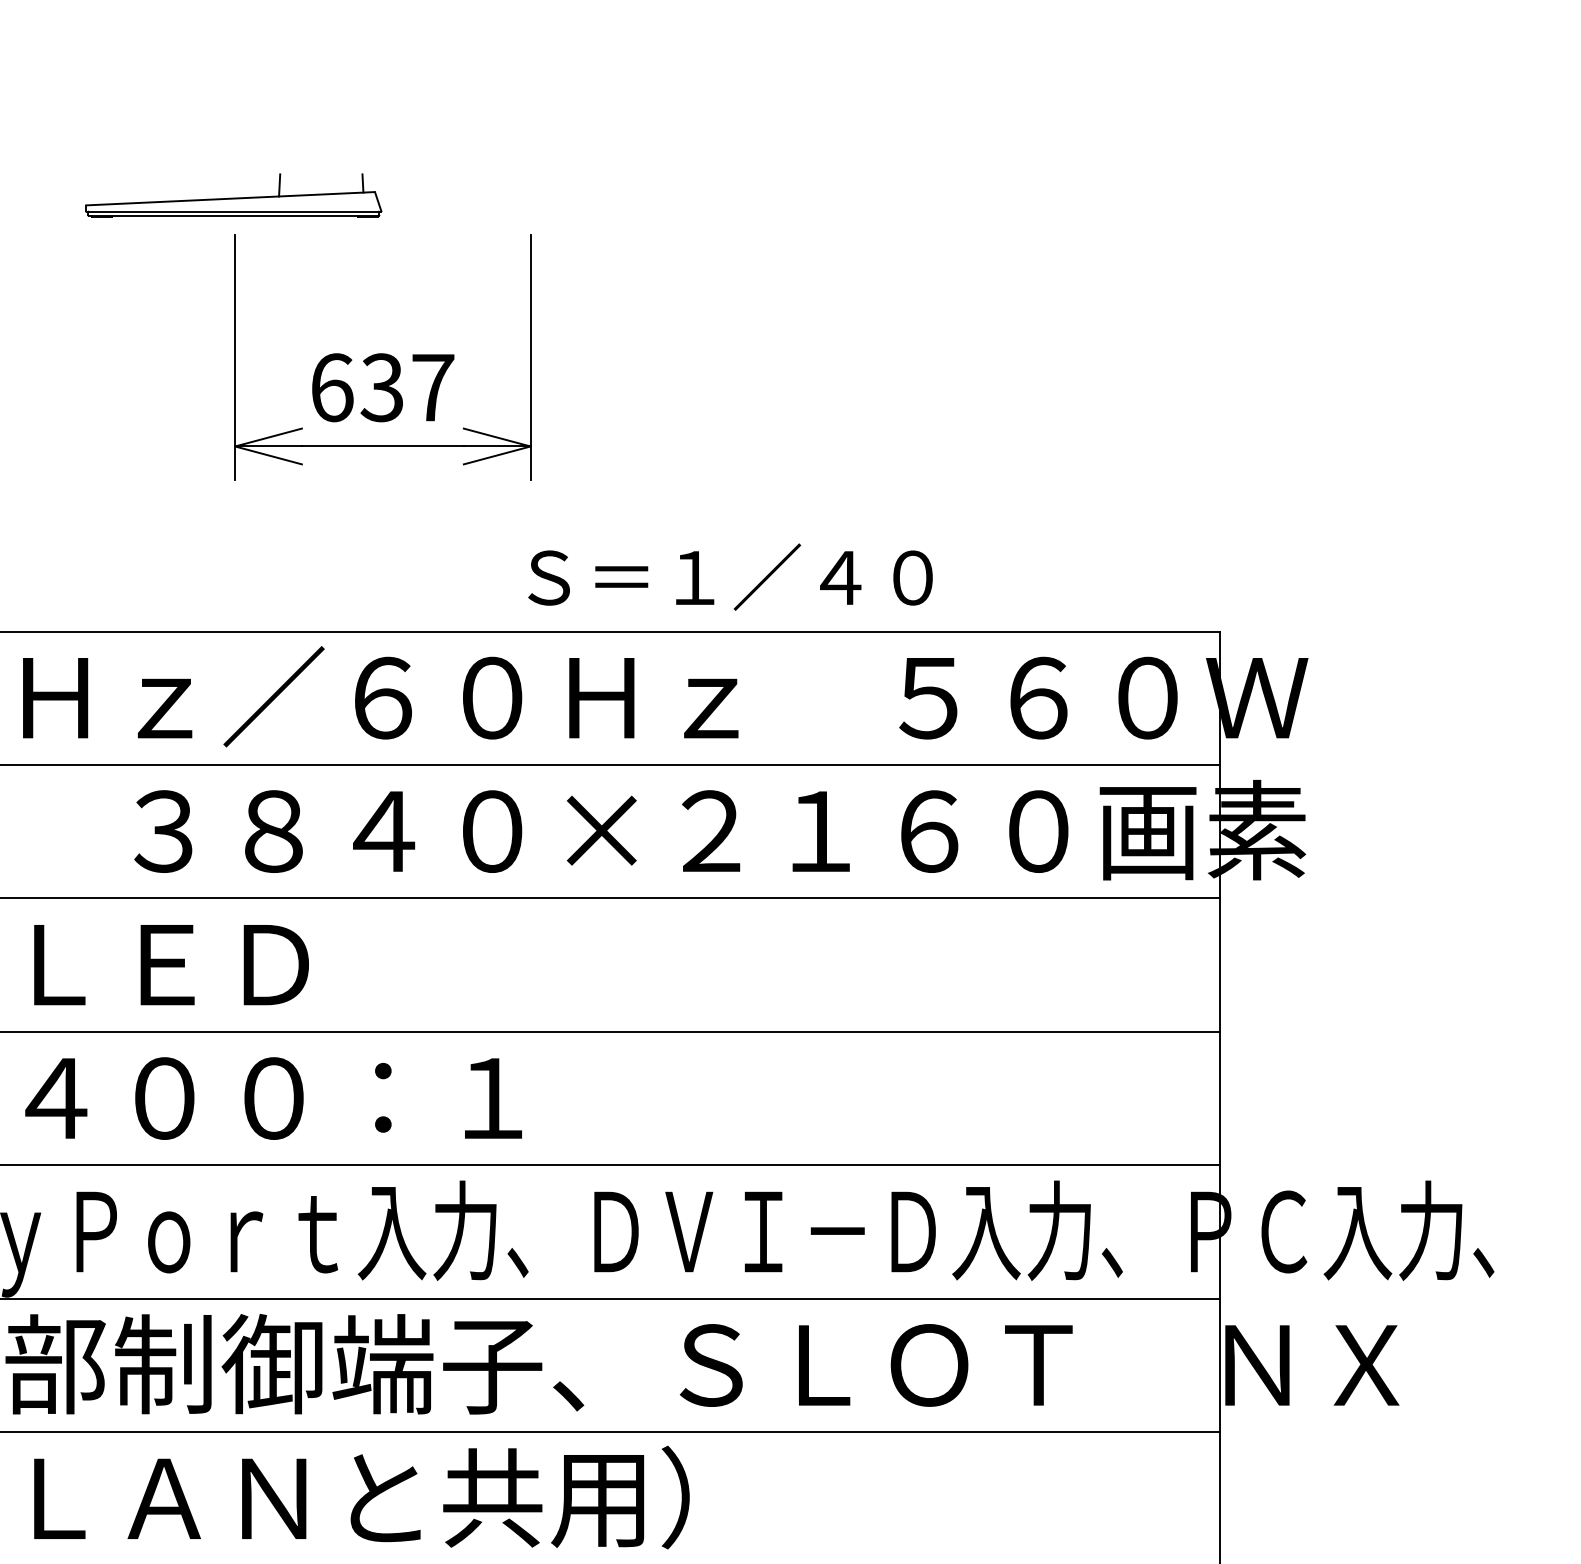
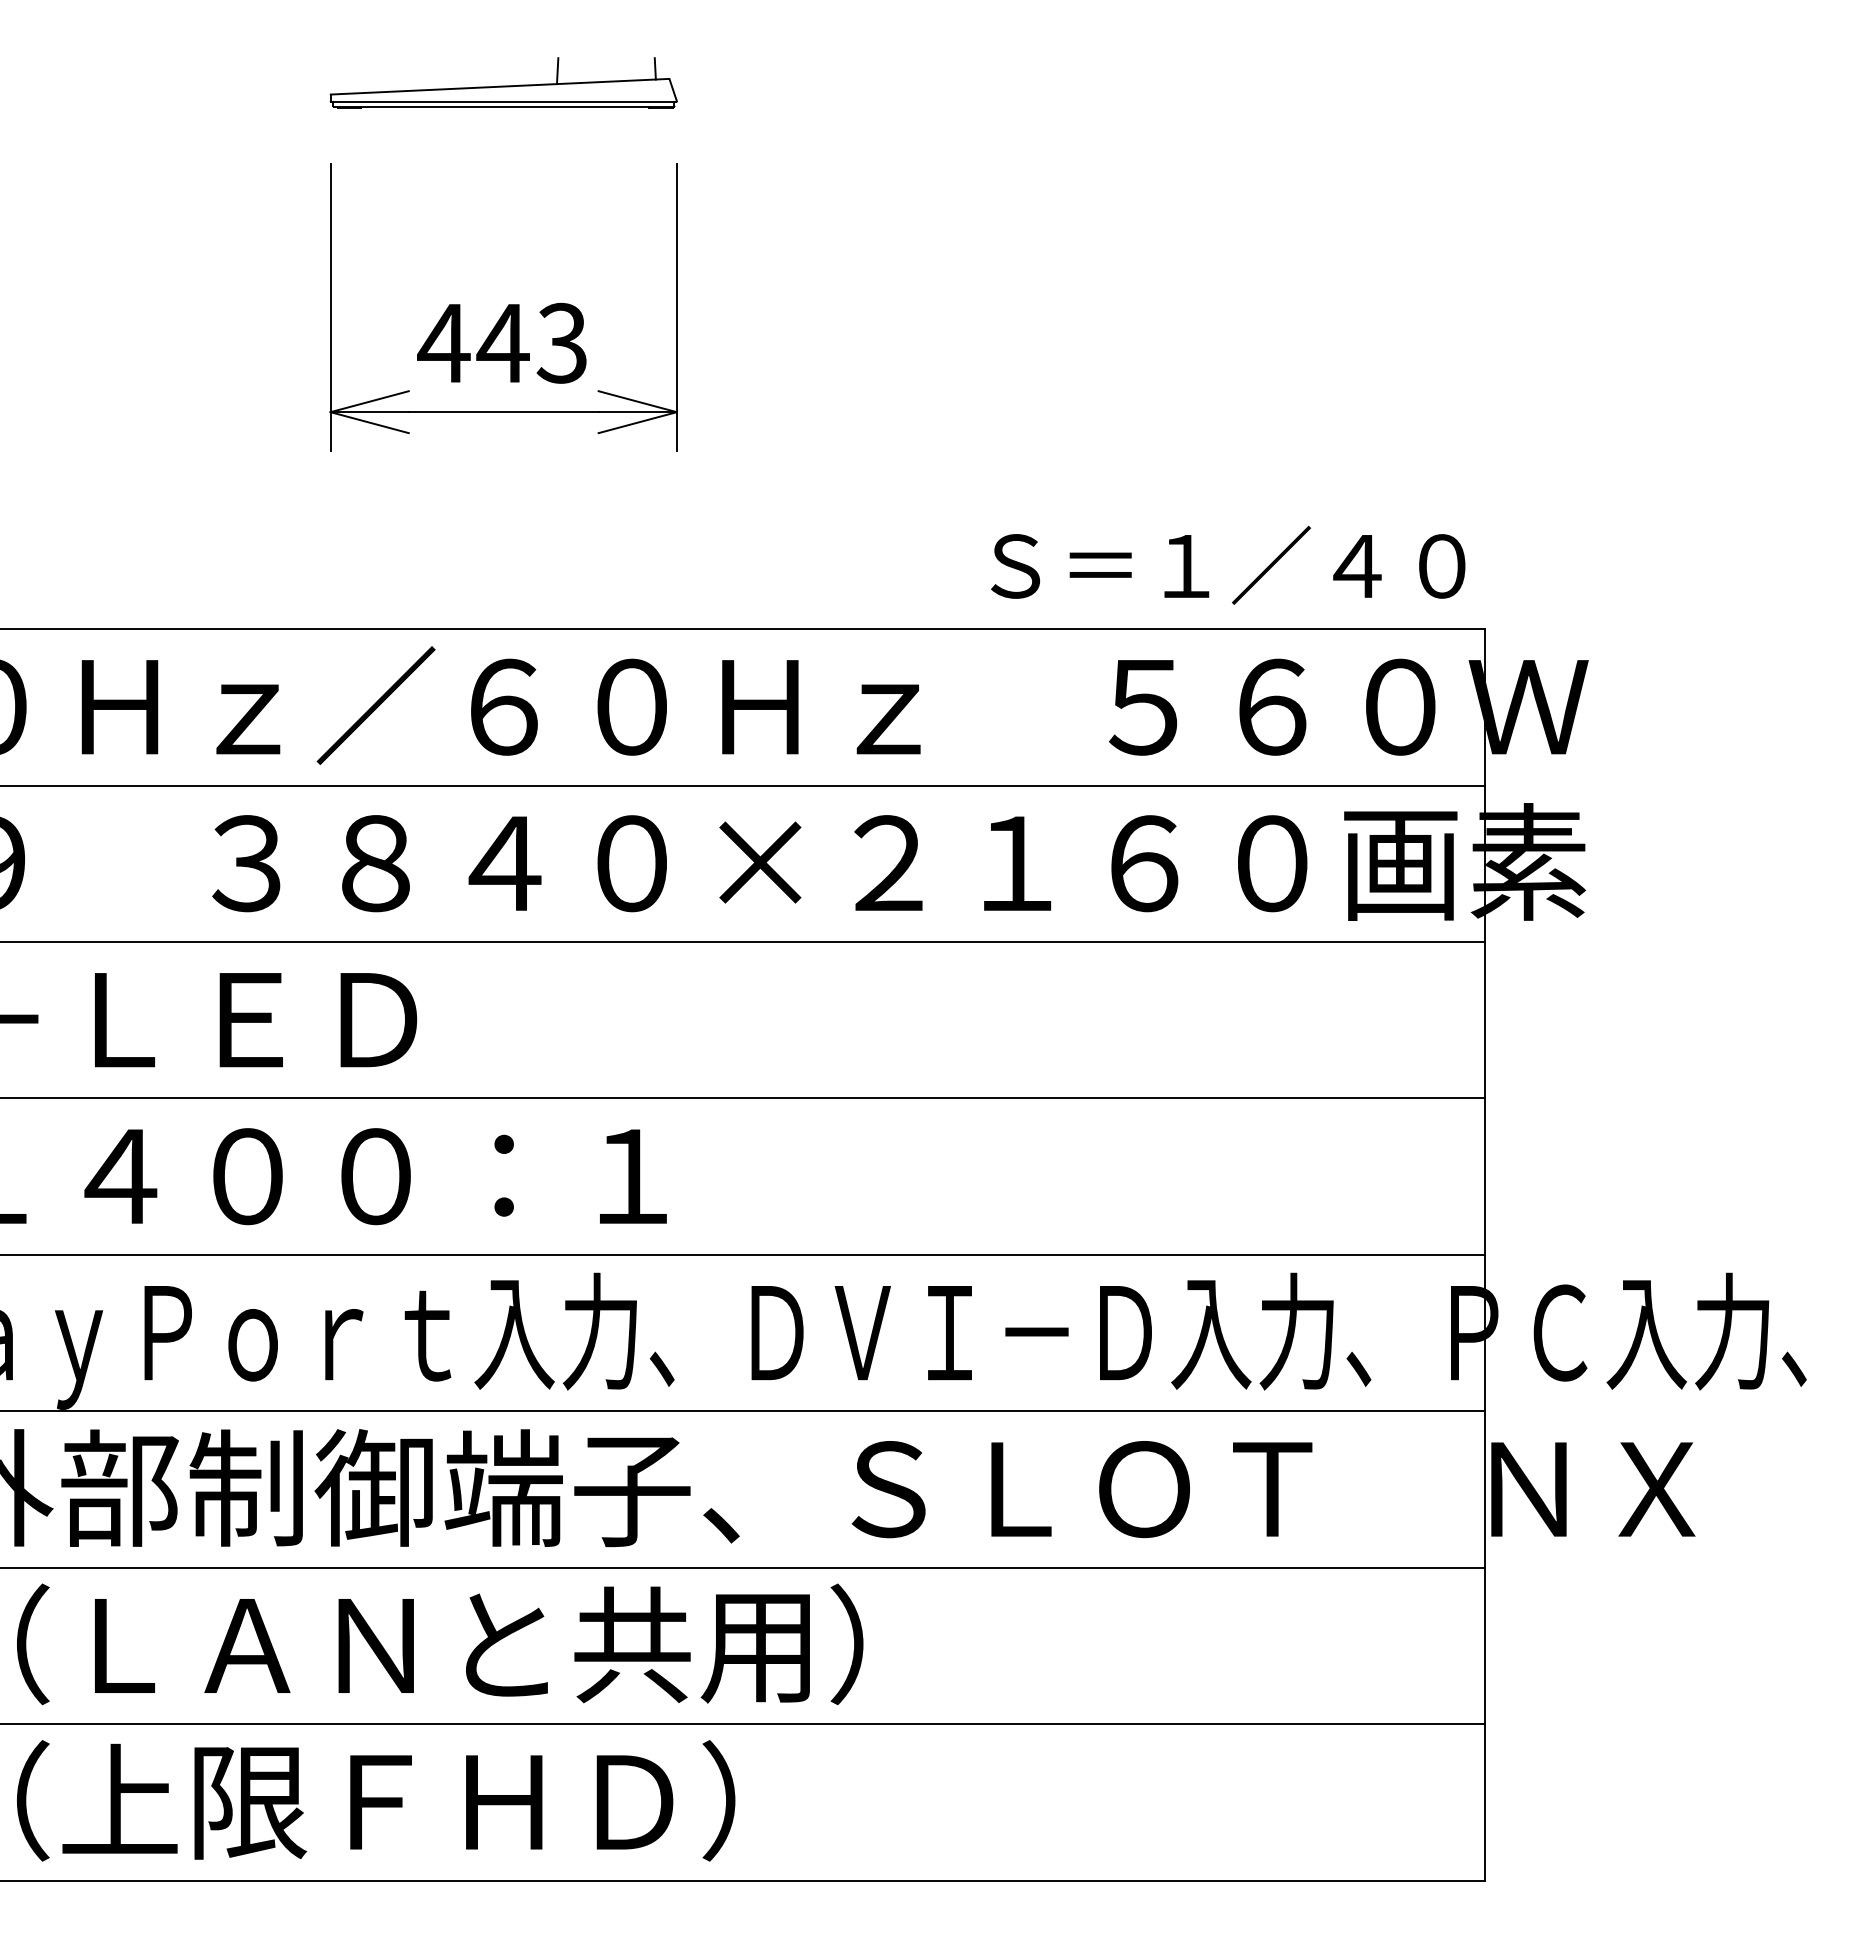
part: (233, 195) -> (503, 82), moved
text: (381, 387) -> (502, 342), 637 -> 443
text: (730, 576) -> (1228, 564), moved

